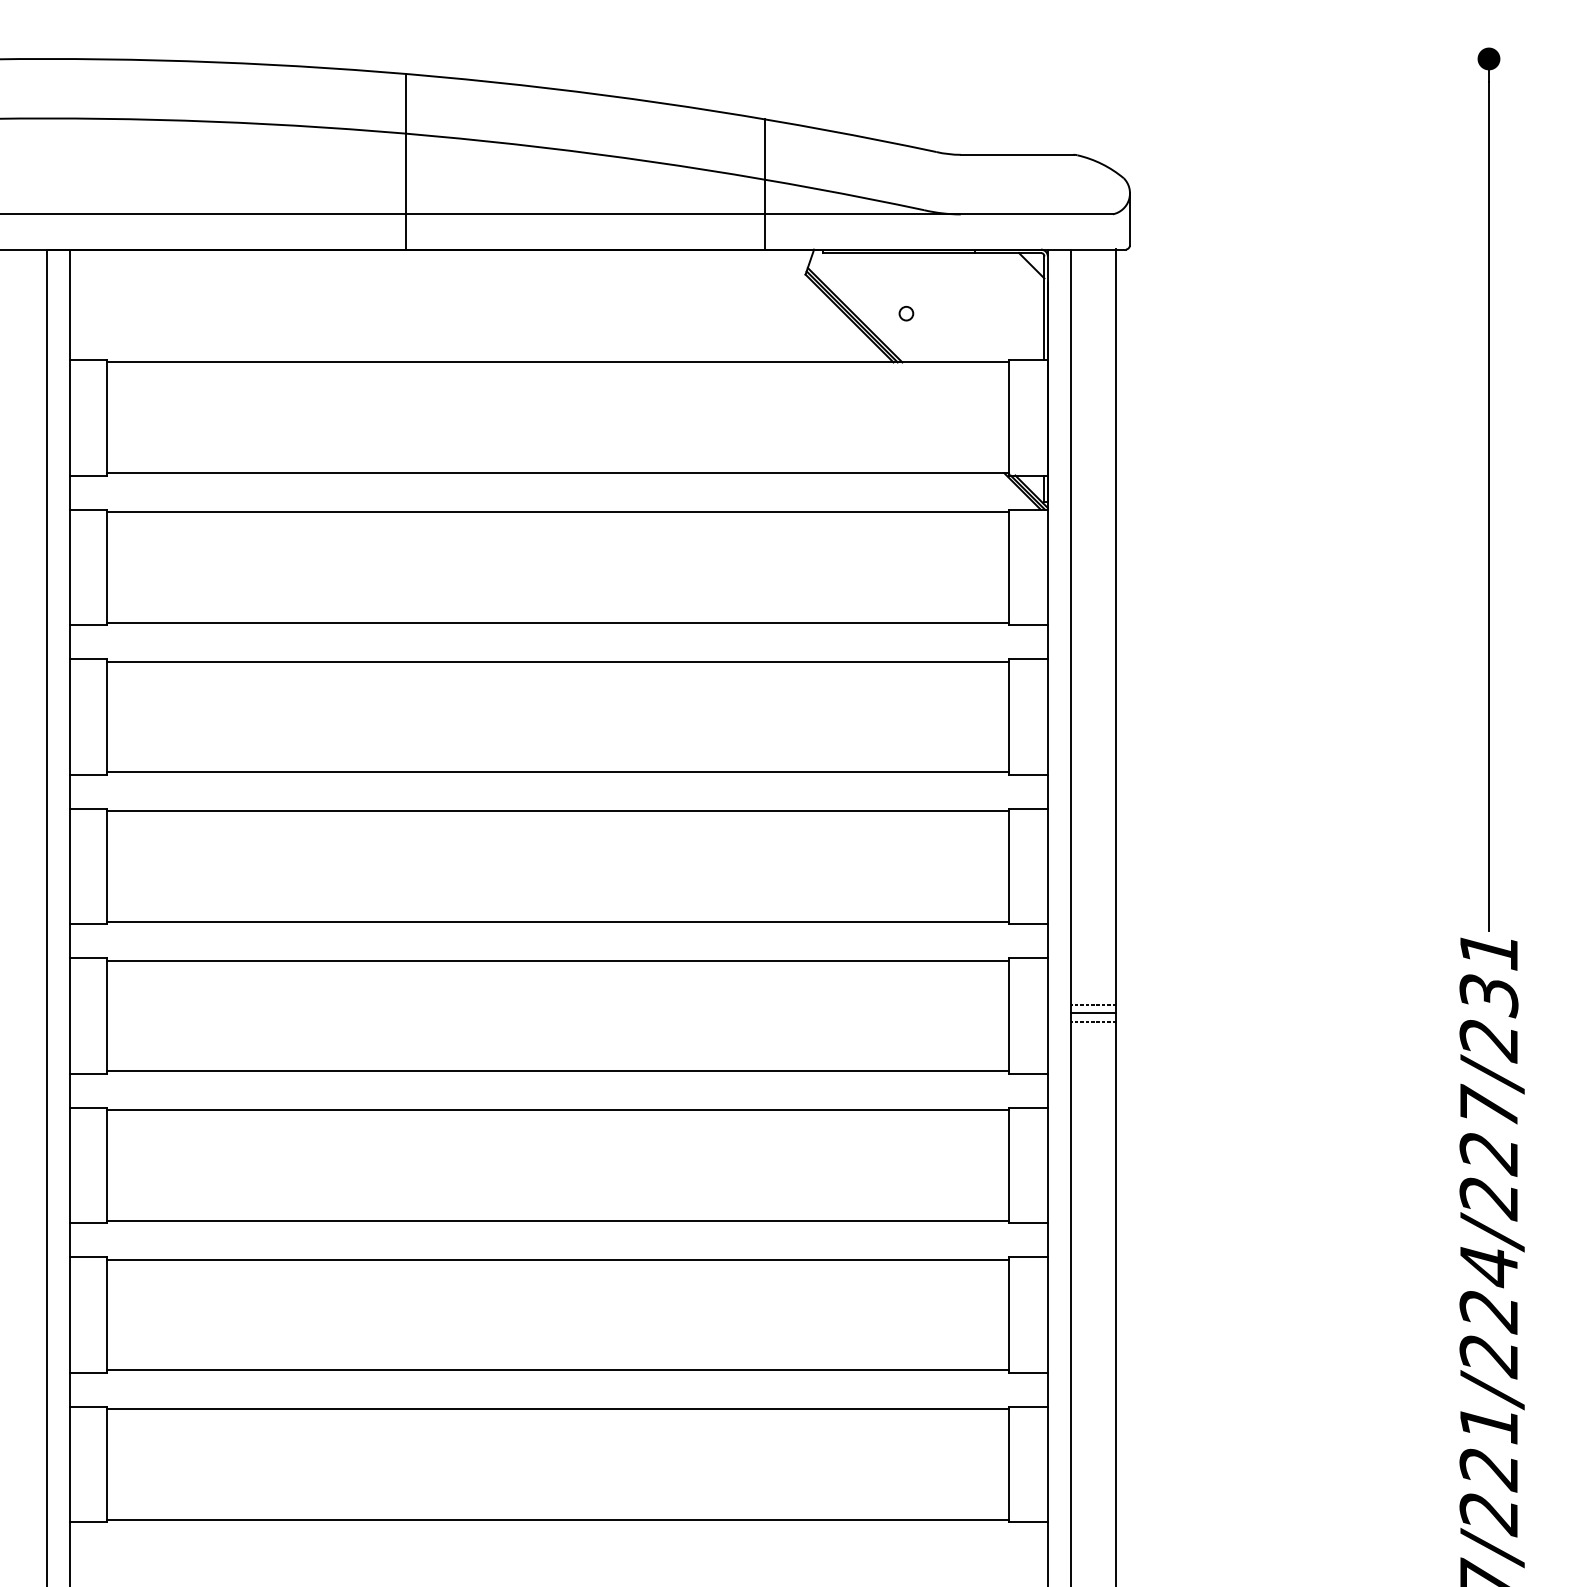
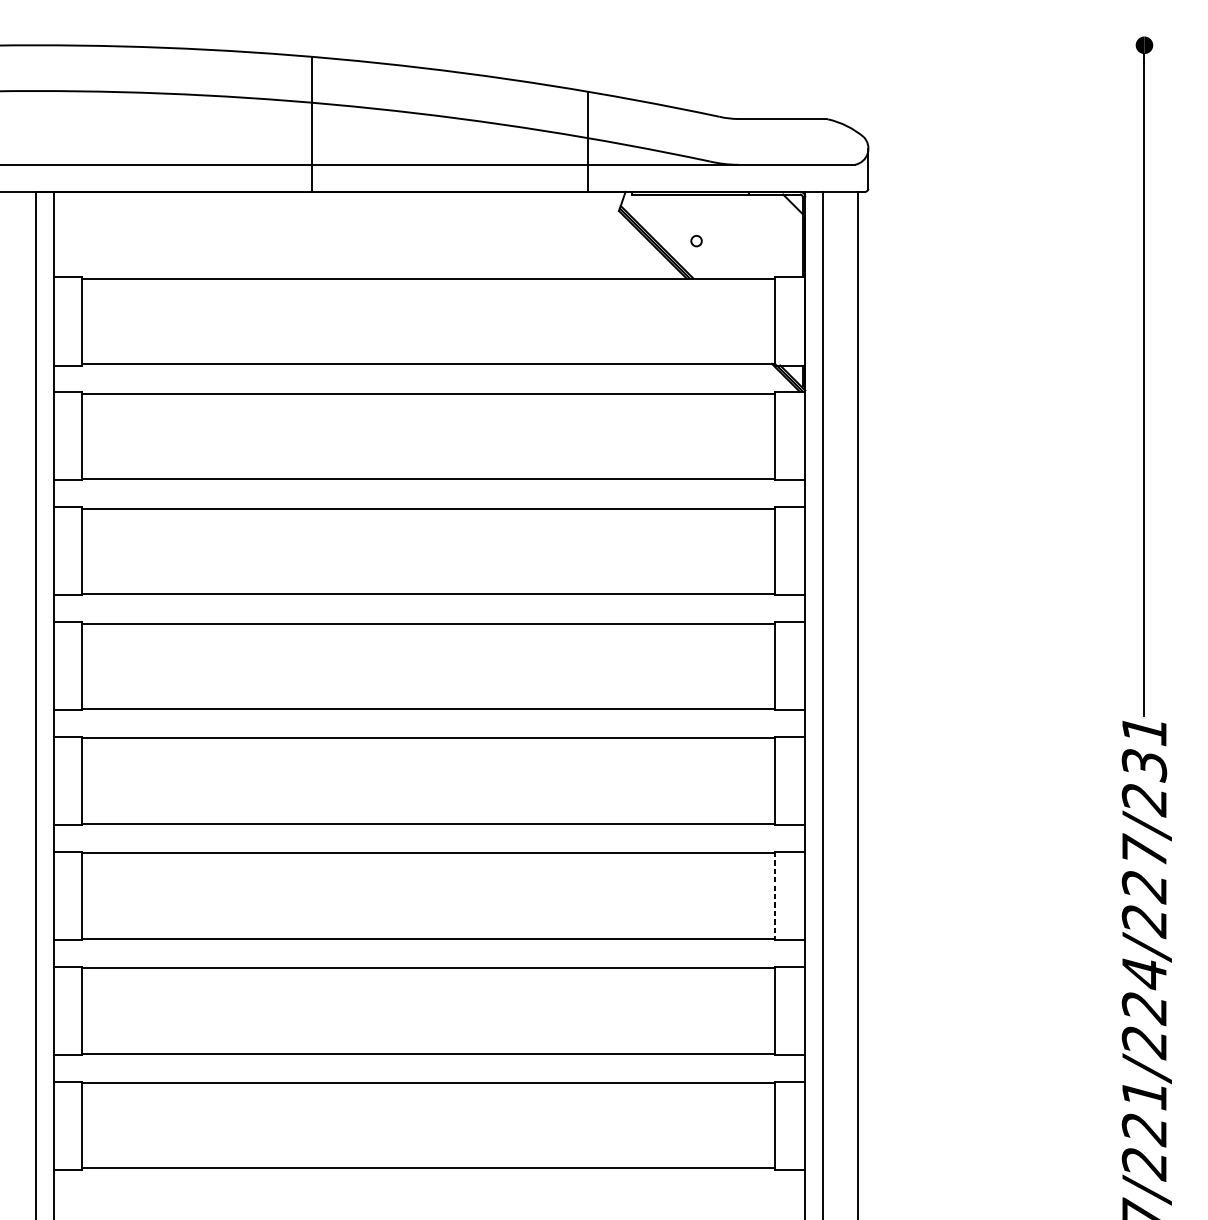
line: (1093, 1004) -> (840, 772), removed
line: (1093, 1013) -> (840, 779), removed
line: (1093, 1021) -> (840, 785), removed
line: (1008, 1165) -> (775, 895), solid -> dashed

